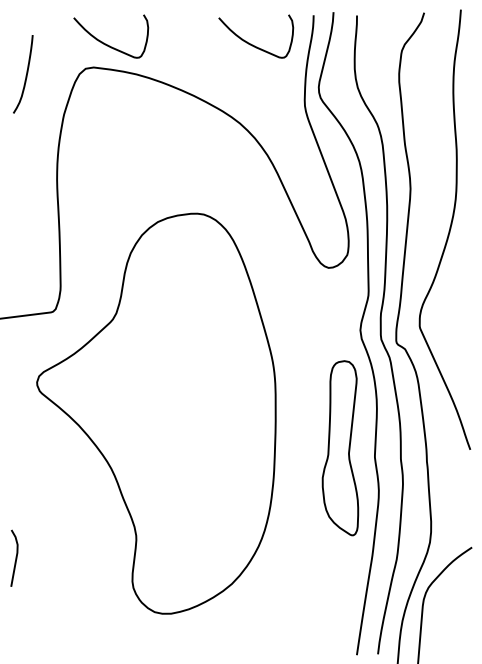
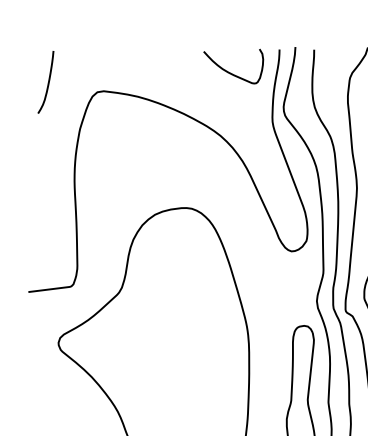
curve: (108, 44) -> (115, 72), removed
curve: (25, 75) -> (47, 83), moved

